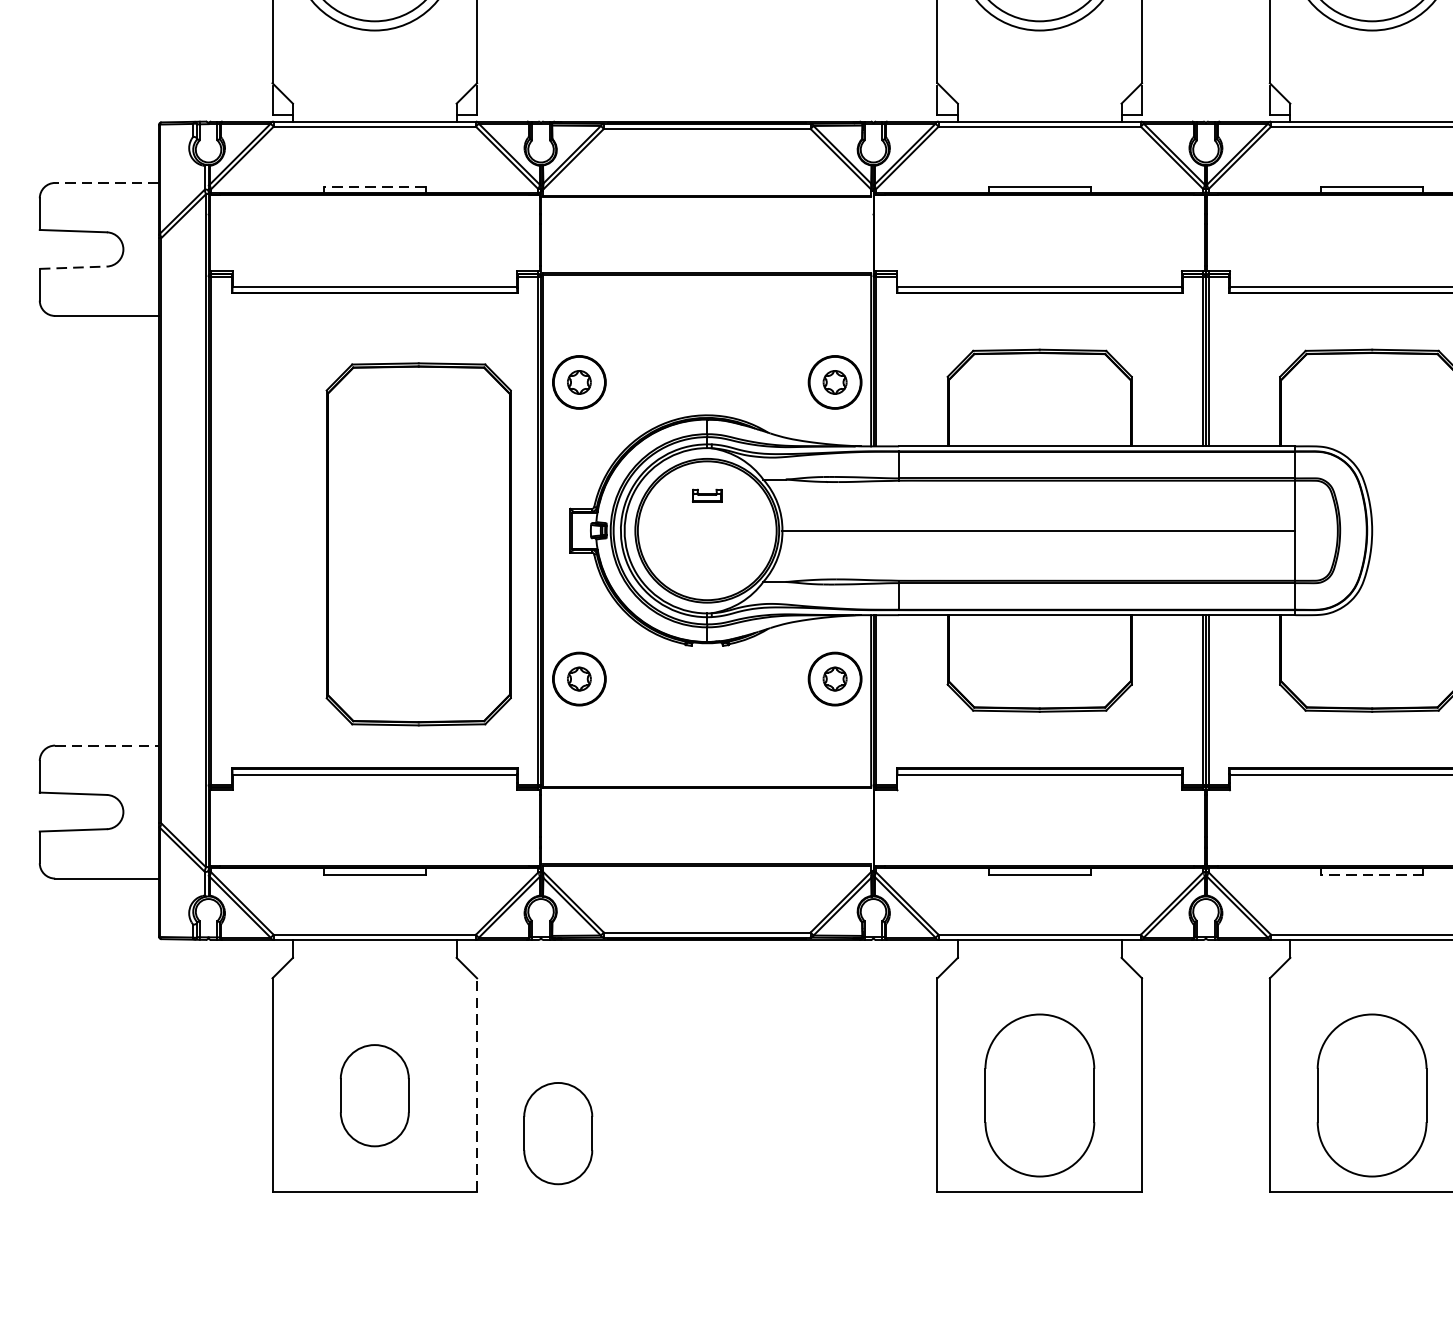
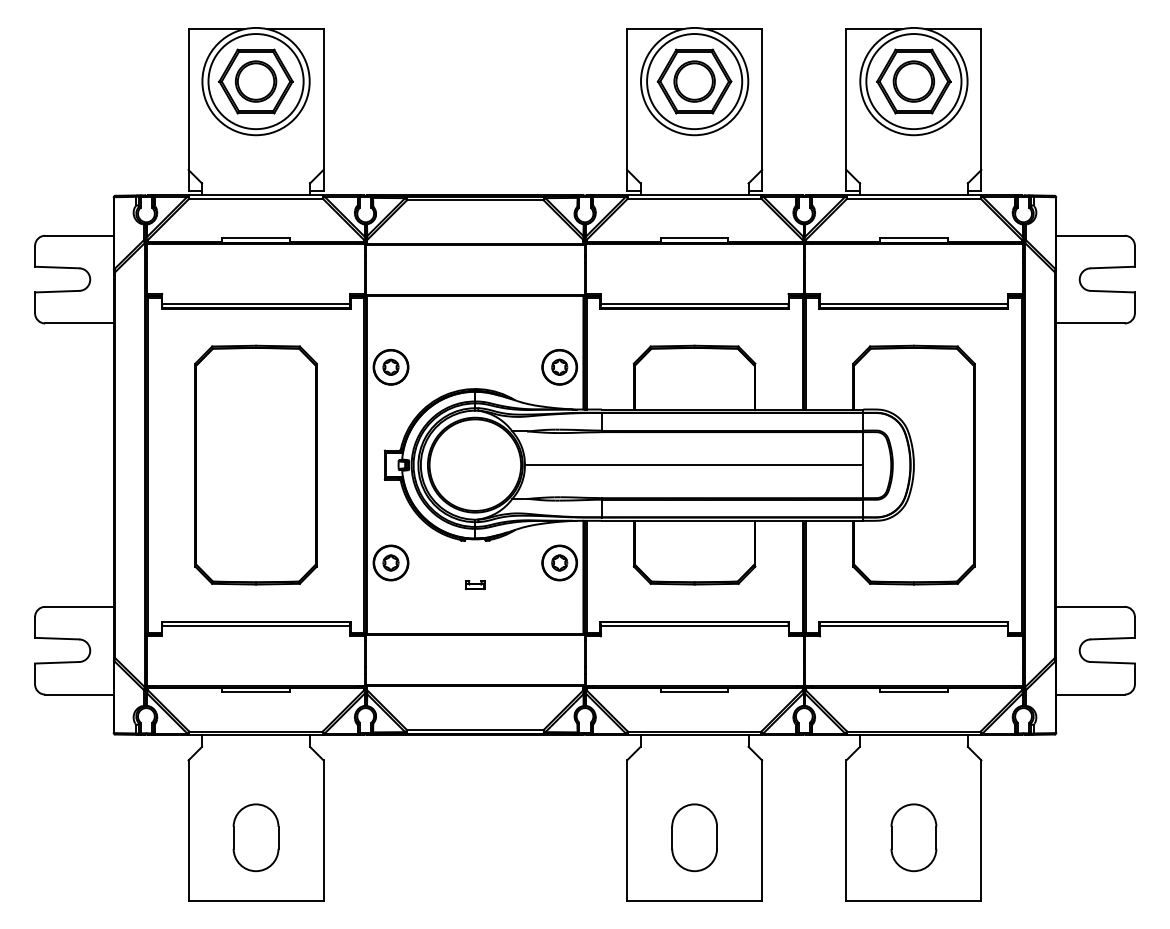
line: (105, 182) -> (78, 235), dashed -> solid
line: (375, 187) -> (256, 238), dashed -> solid
line: (73, 267) -> (57, 291), dashed -> solid
part: (707, 496) -> (475, 585), moved
part: (417, 543) -> (255, 464), moved
line: (107, 745) -> (79, 606), dashed -> solid
line: (1371, 875) -> (913, 692), dashed -> solid
line: (477, 1084) -> (323, 830), dashed -> solid
part: (1039, 1095) -> (694, 837), size x0.62
part: (1371, 1095) -> (913, 837), size x0.62
part: (557, 1133) -> (376, 862), removed

